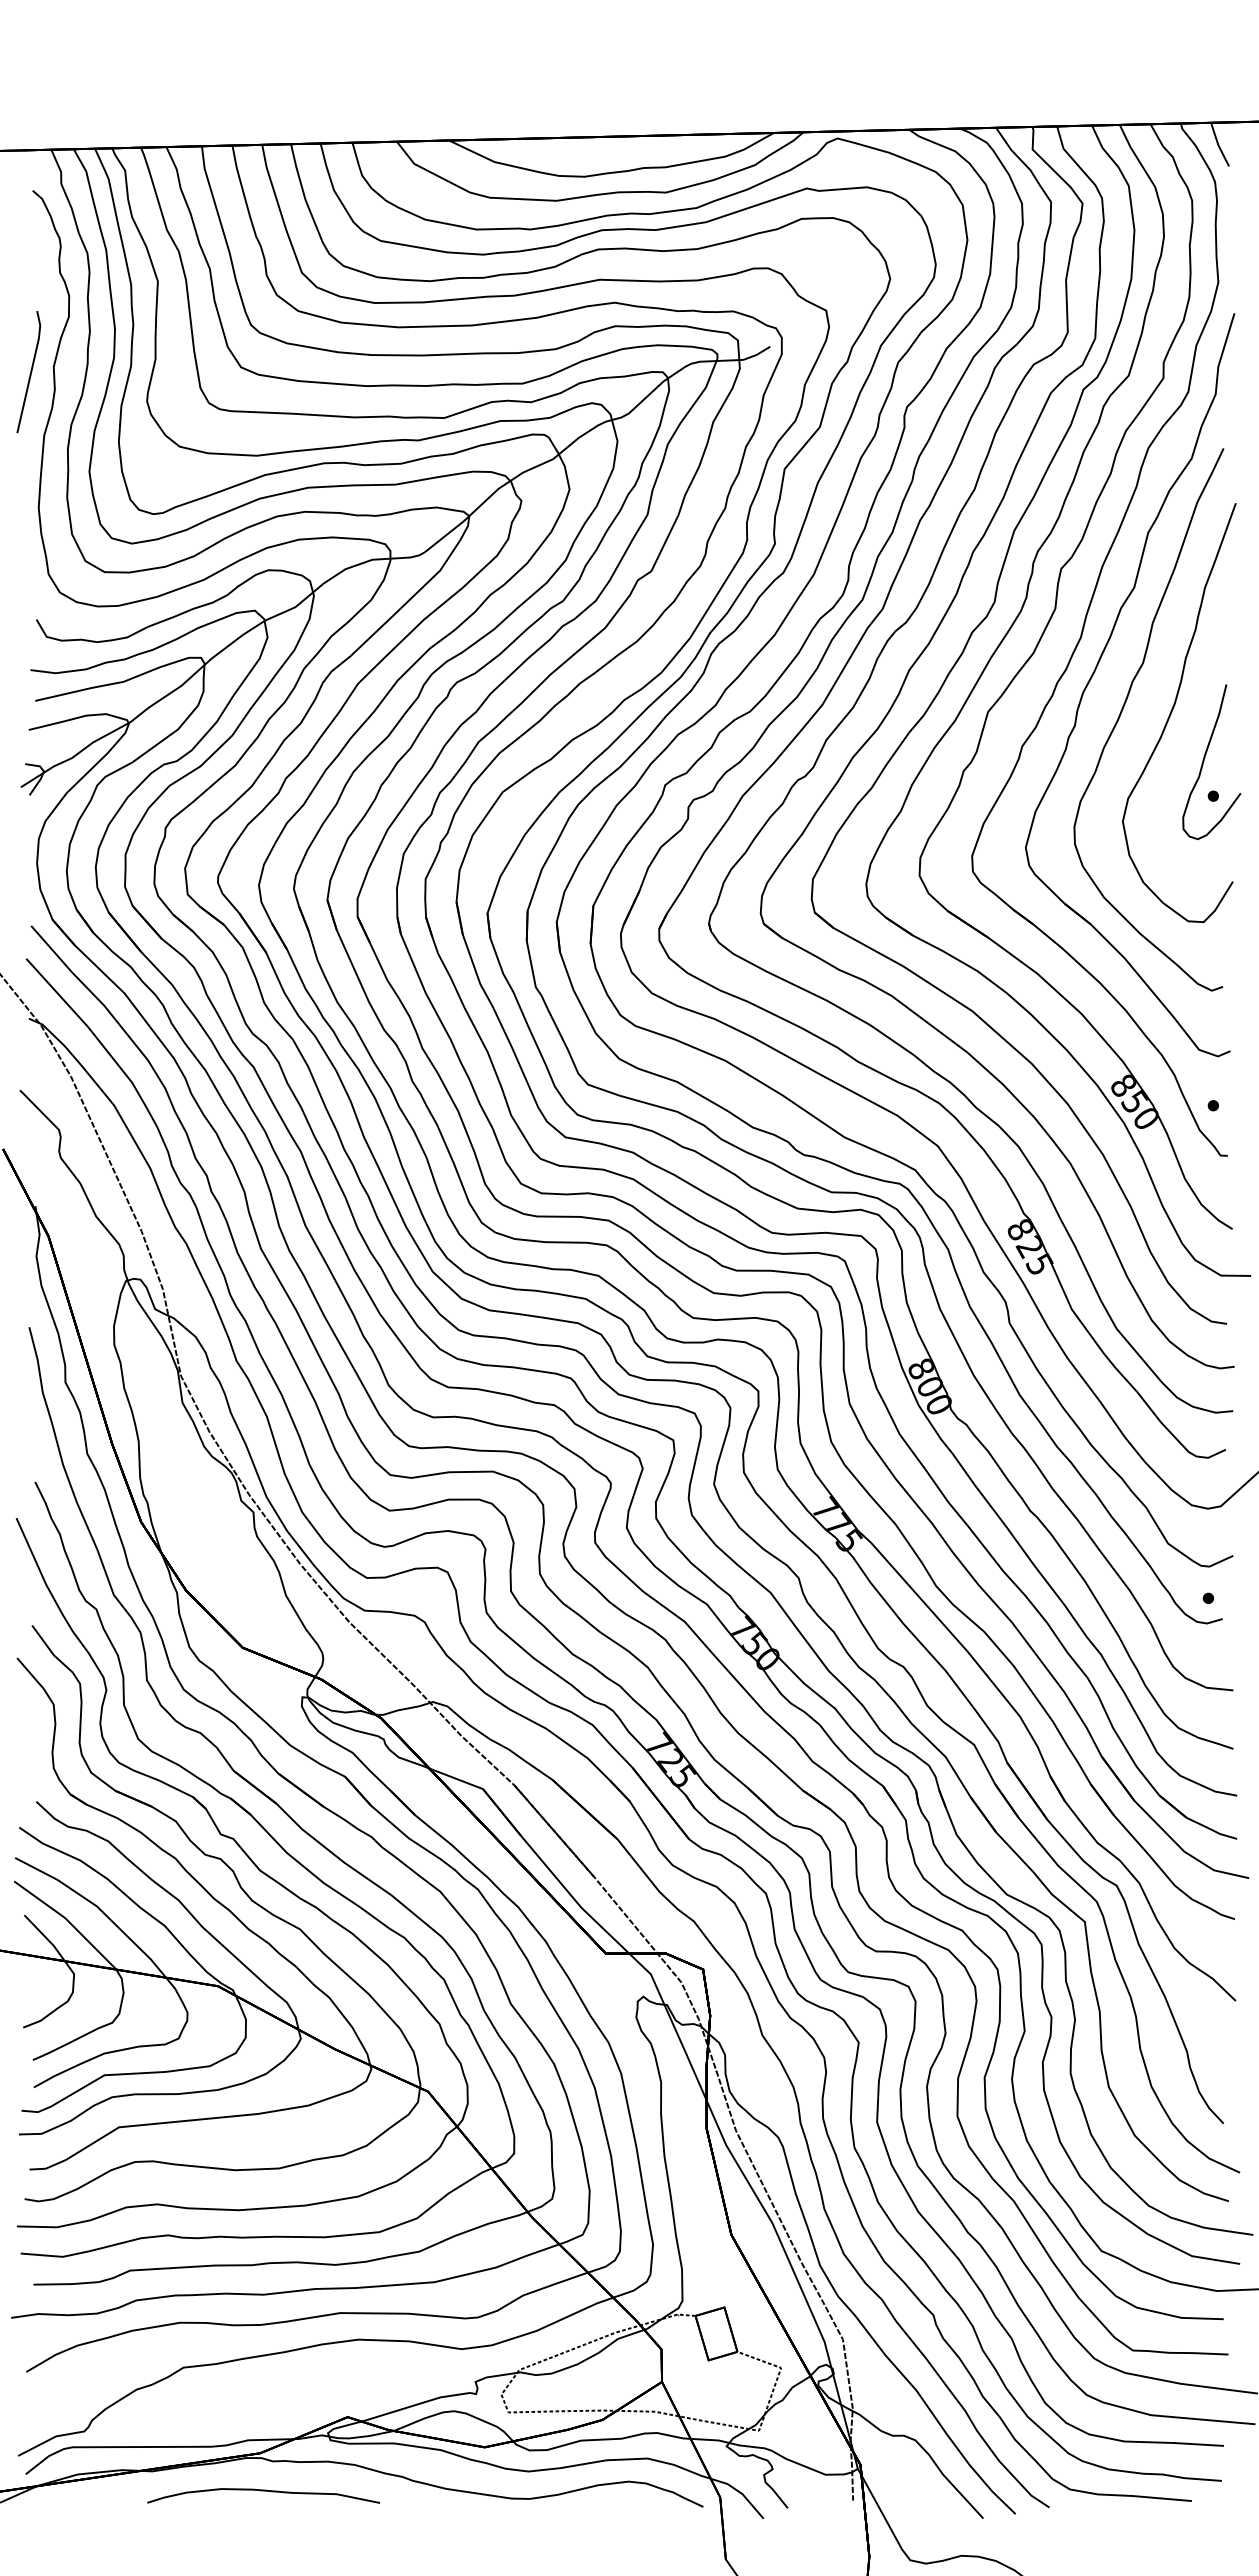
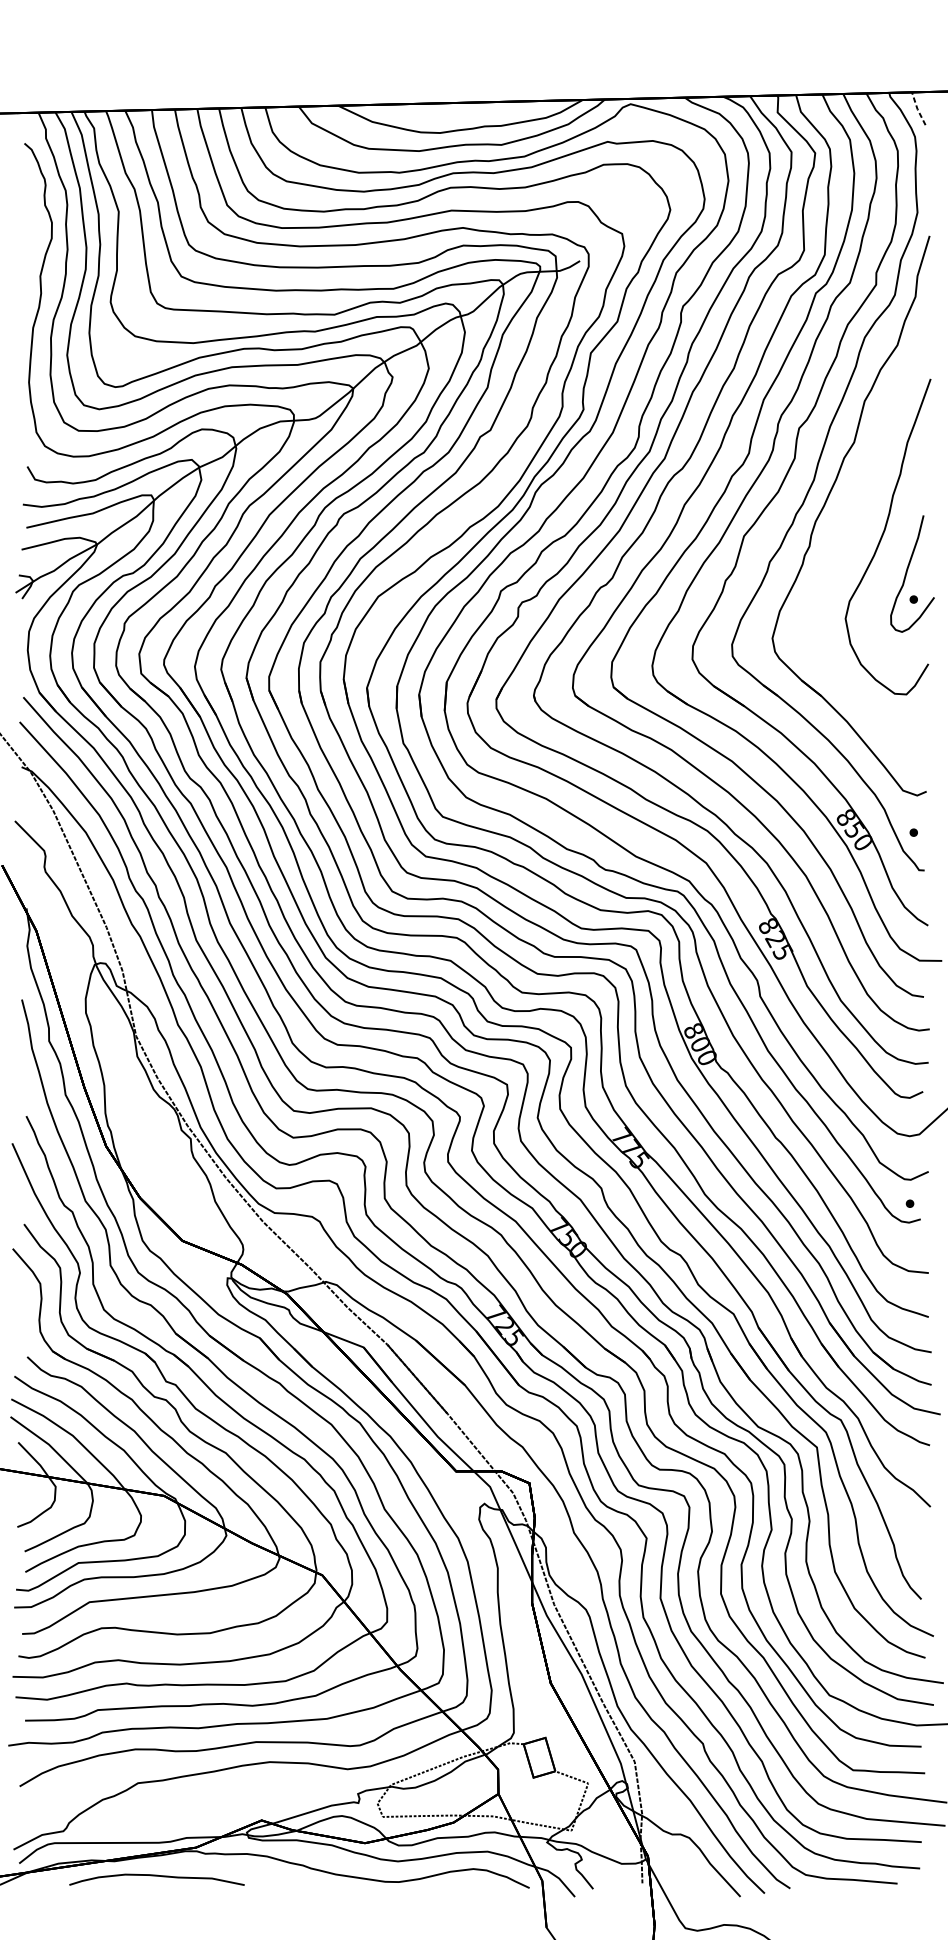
line: (1218, 145) -> (917, 109), solid -> dashed
line: (30, 372) -> (22, 280), removed
curve: (1124, 707) -> (846, 532), removed
curve: (263, 2491) -> (156, 1876), moved

